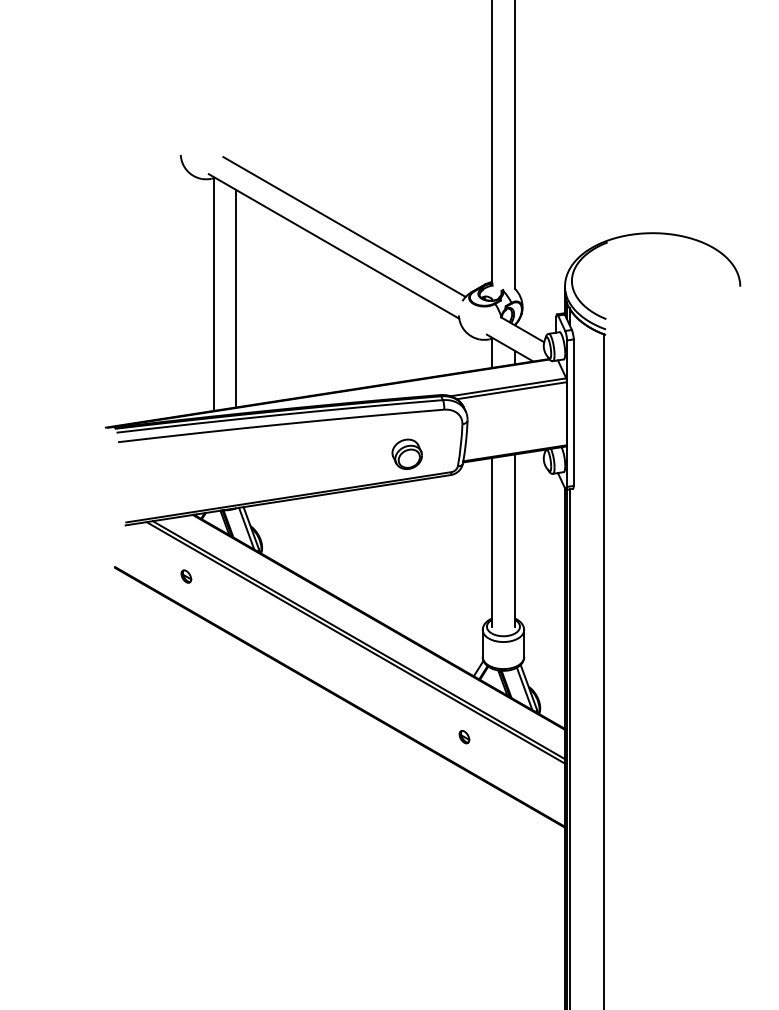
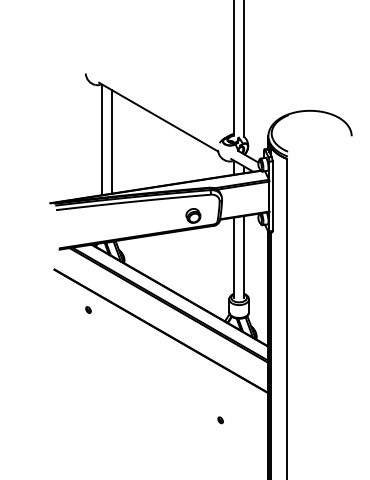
line: (344, 226) -> (163, 107), removed
part: (186, 575) -> (88, 309), moved
part: (464, 737) -> (220, 420), moved

